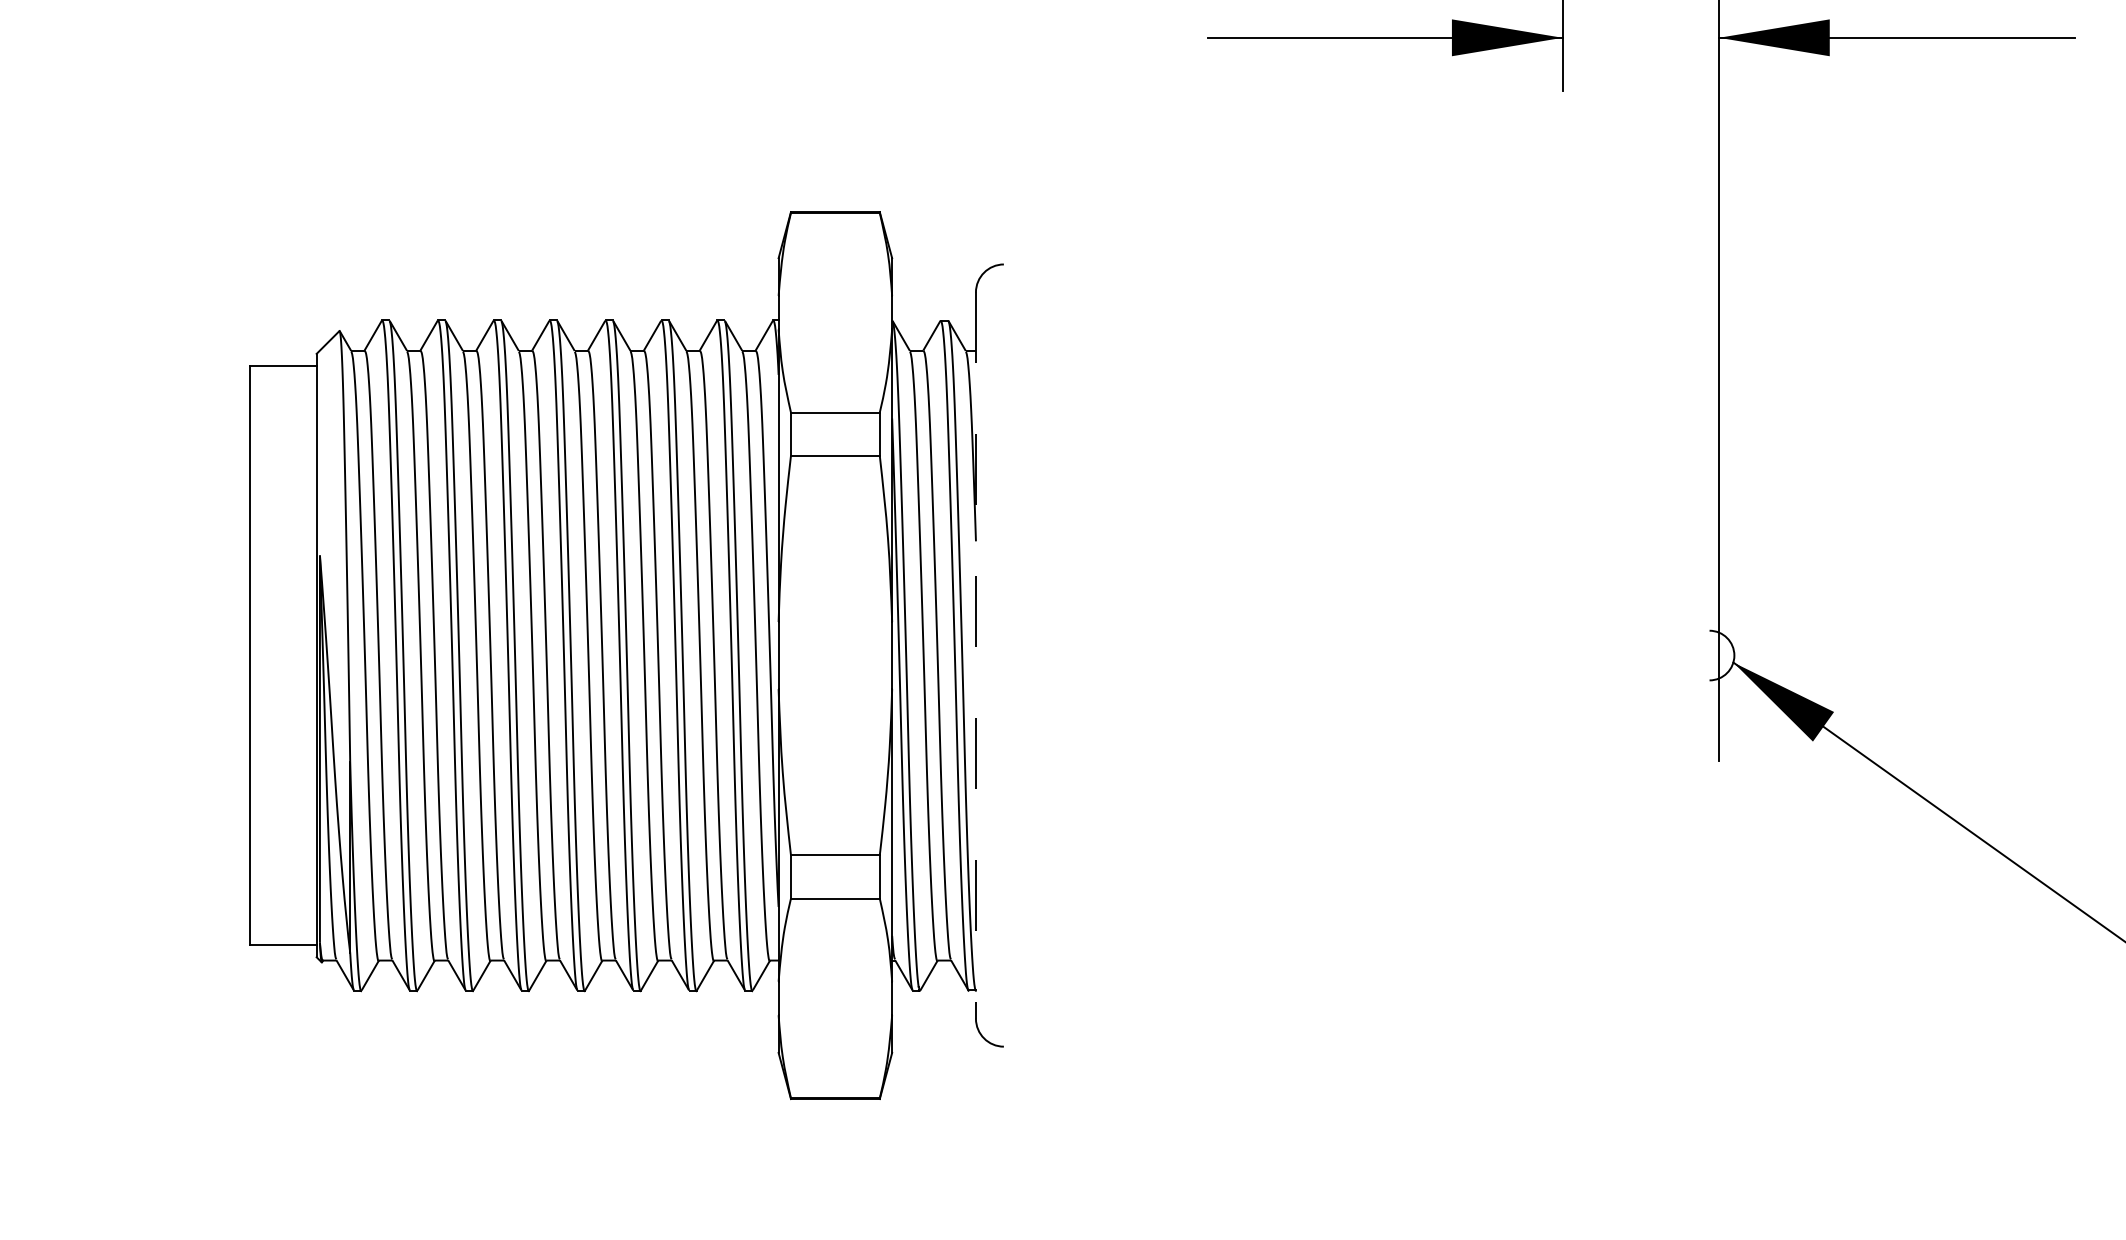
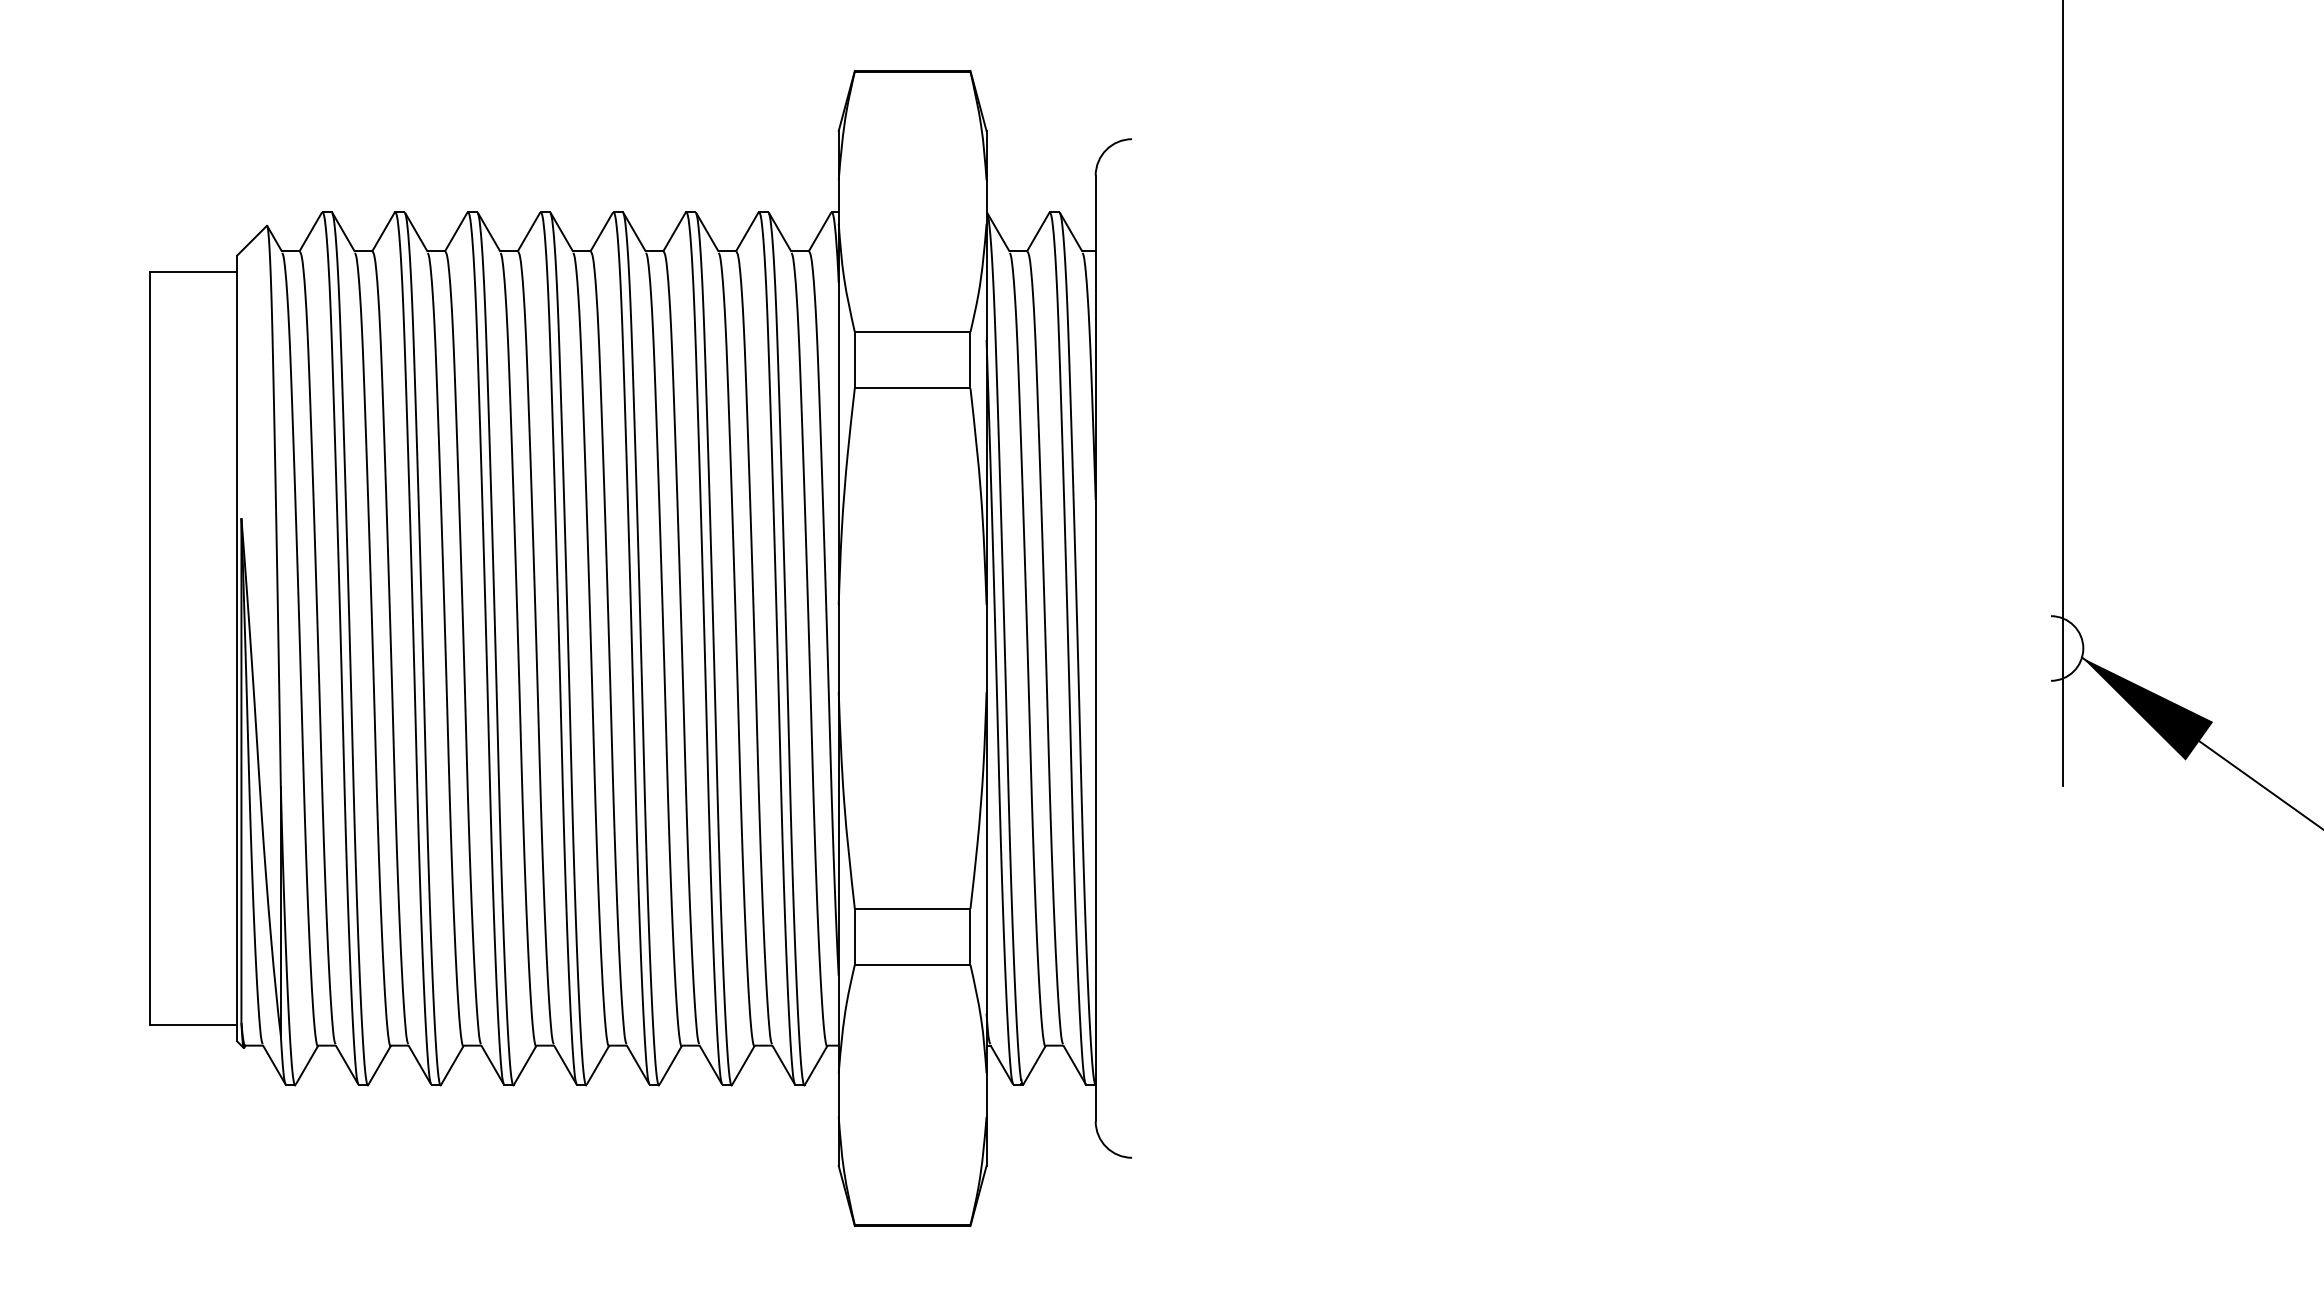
line: (975, 656) -> (1095, 649), dashed -> solid

